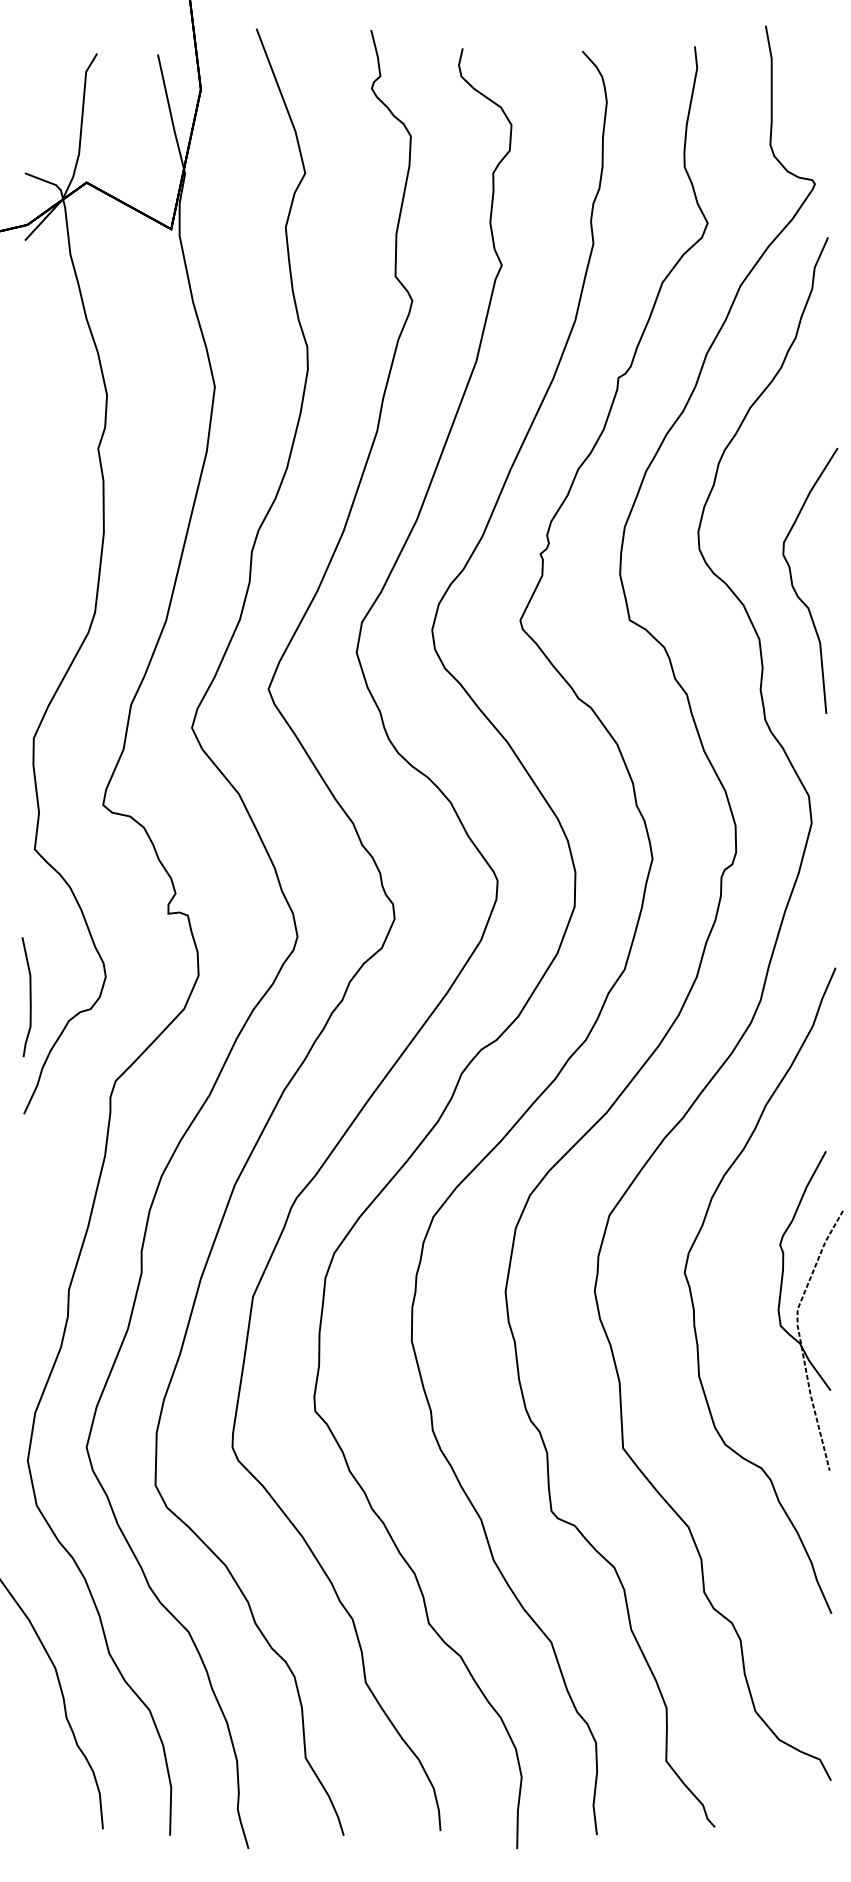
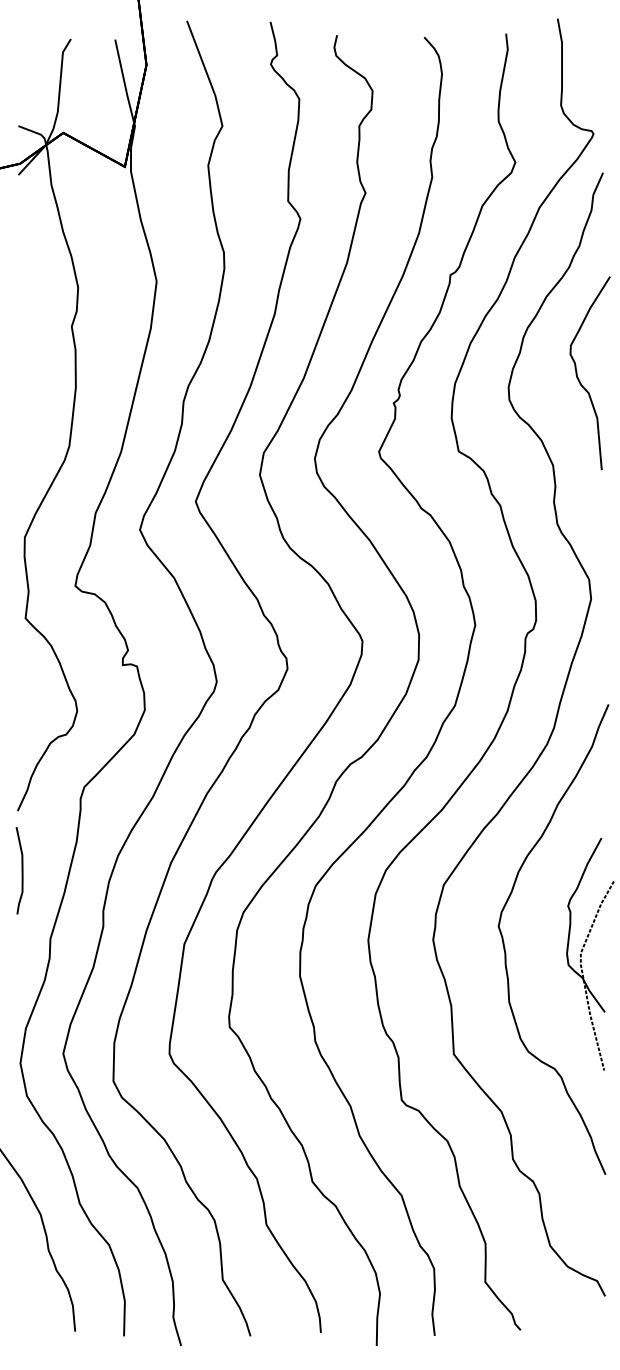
curve: (793, 584) -> (577, 375), moved
curve: (29, 997) -> (21, 871), moved

